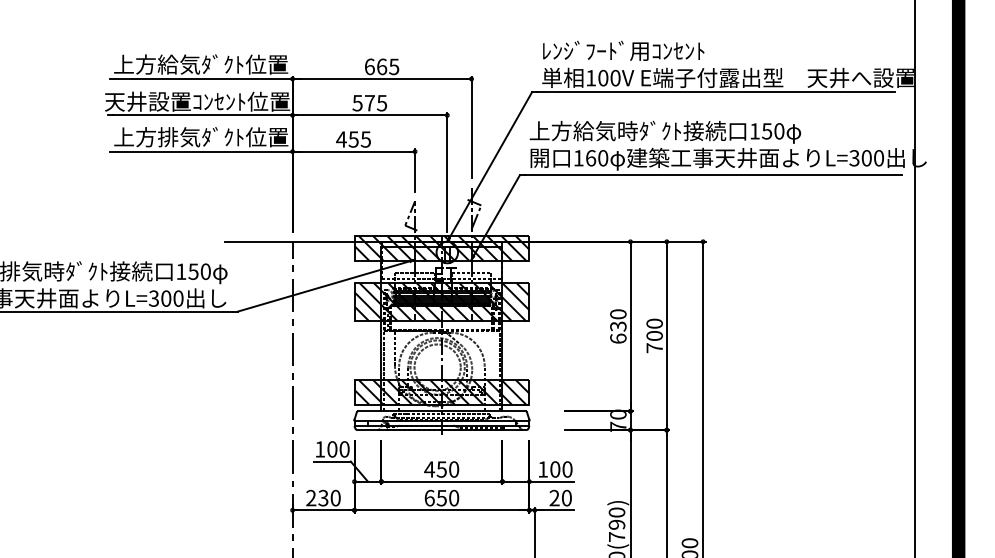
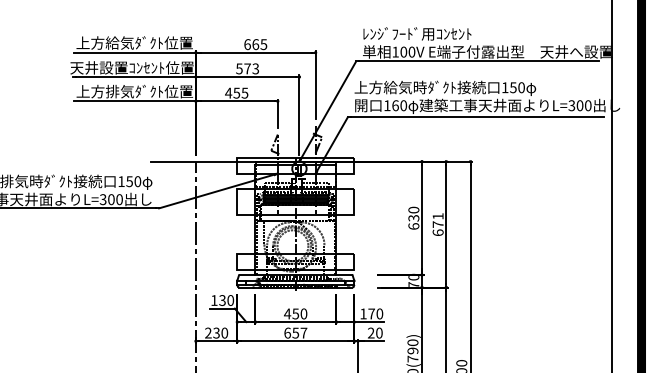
text: (381, 102) -> (255, 68), 575 -> 573
hatch: (441, 247) -> (295, 165), removed
hatch: (441, 301) -> (295, 201), removed
text: (653, 335) -> (437, 224), 700 -> 671
hatch: (441, 392) -> (295, 262), removed
text: (332, 449) -> (222, 300), 100 -> 130
text: (555, 468) -> (371, 313), 100 -> 170
text: (453, 497) -> (303, 332), 650 -> 657

